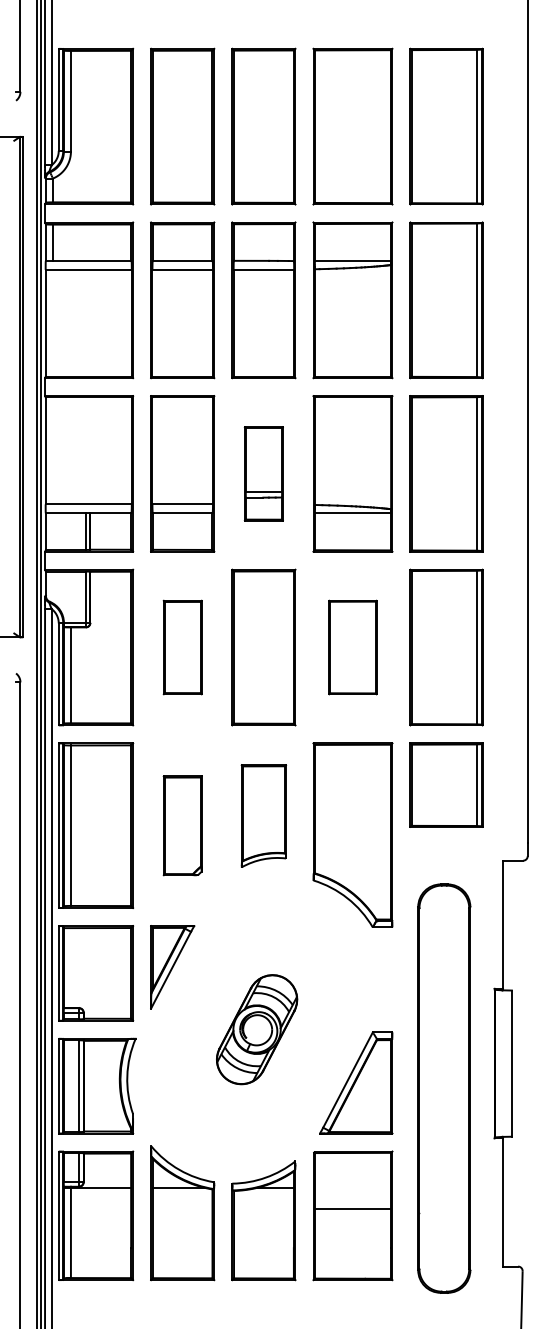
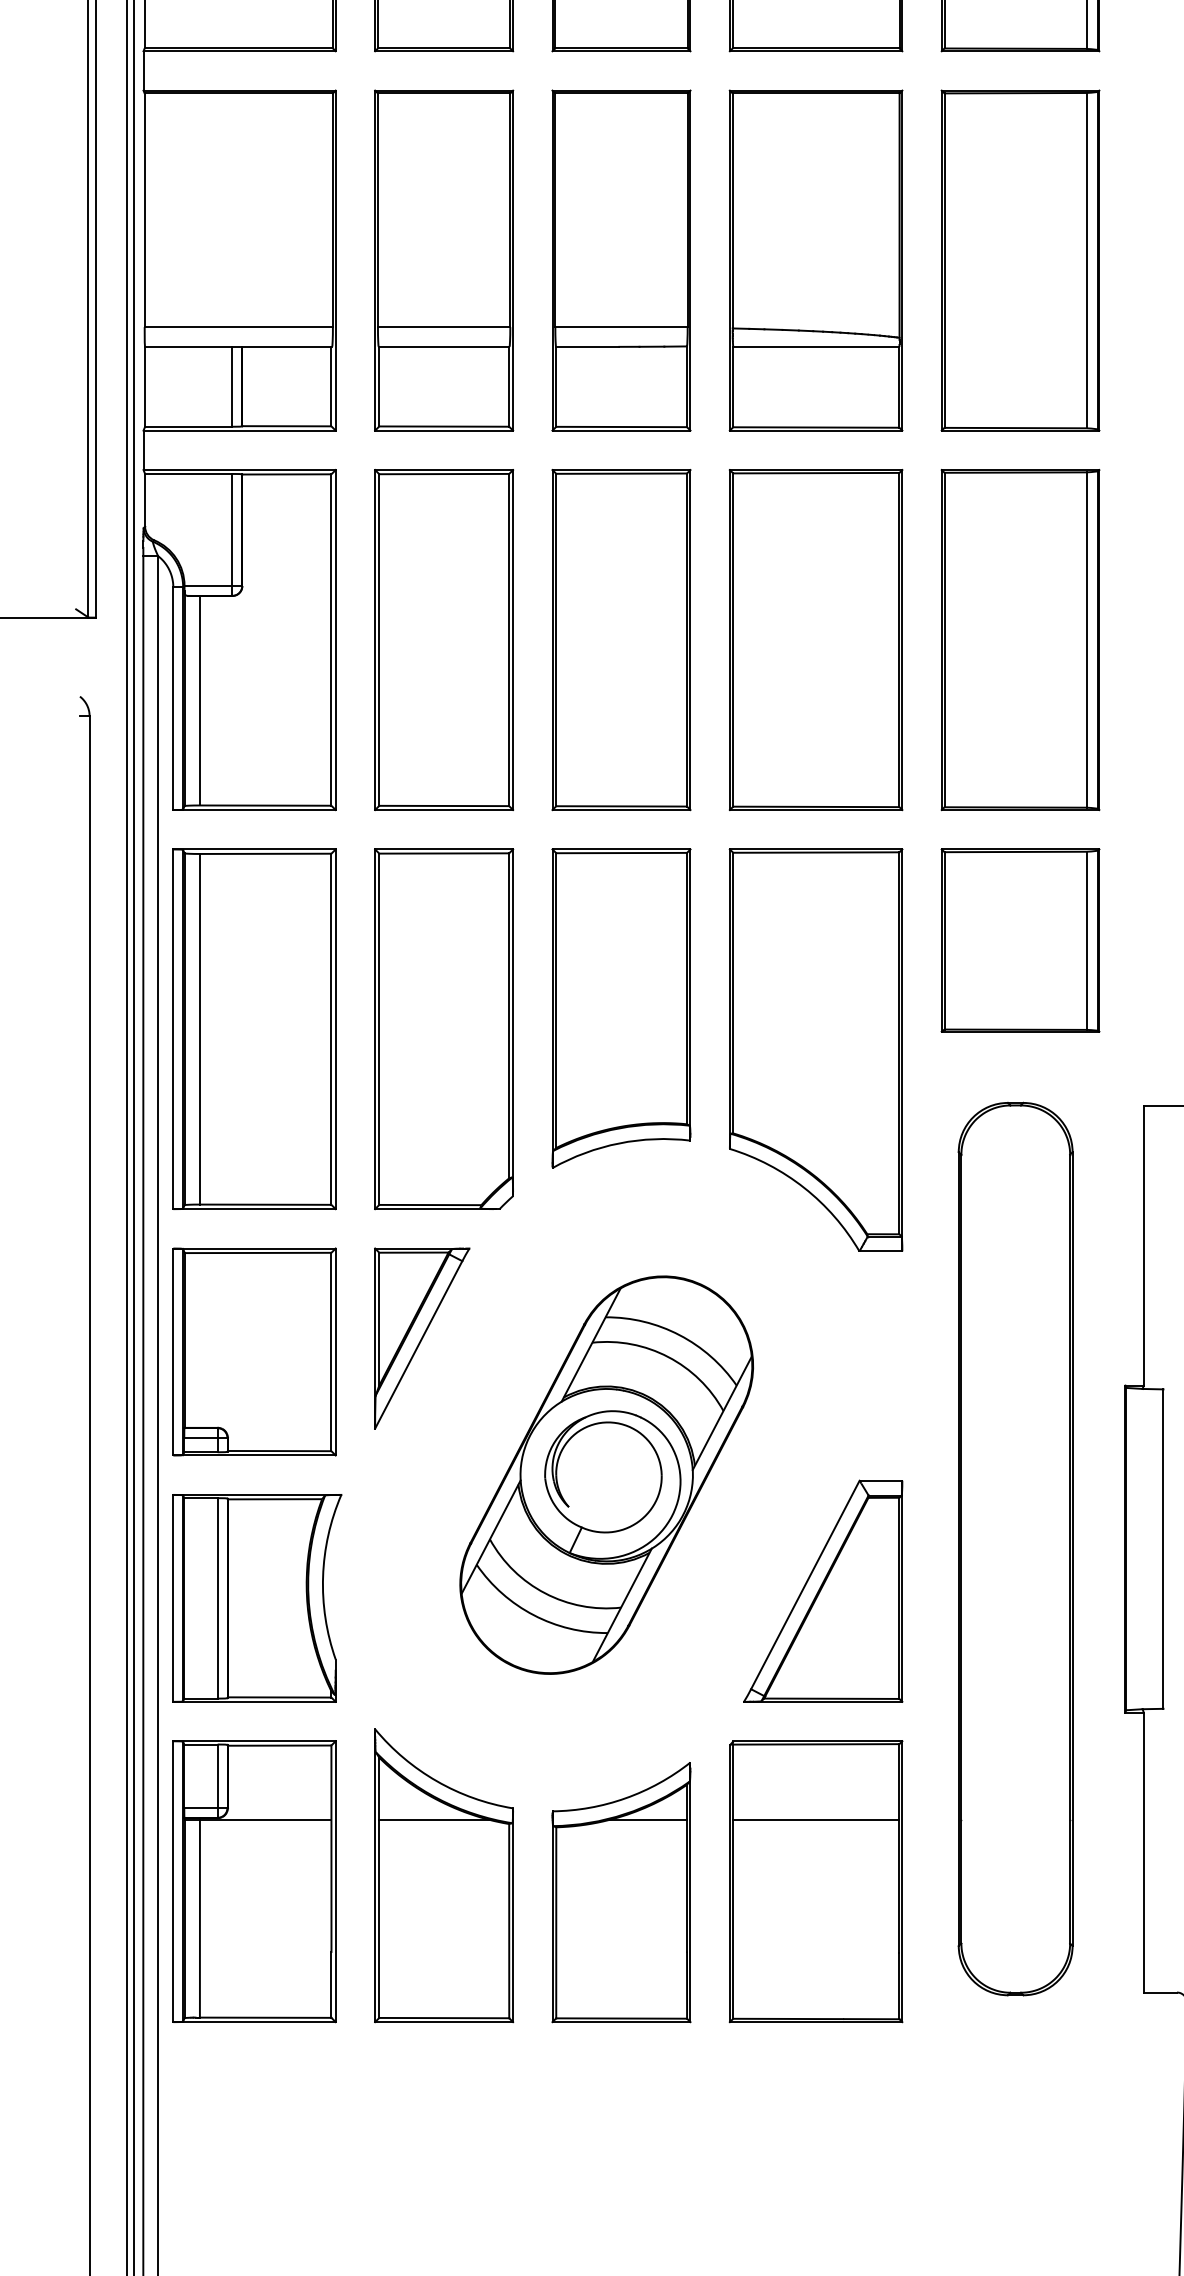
part: (263, 473) -> (620, 259), size x1.67
part: (182, 647) -> (443, 639), size x1.67
part: (352, 647) -> (815, 639), size x1.67
part: (263, 815) -> (620, 1006), size x1.43
part: (182, 825) -> (443, 1028), size x1.67
part: (256, 1029) -> (605, 1474), size x1.67
part: (444, 1088) -> (1016, 1548), moved
line: (353, 1208) -> (817, 1819), moved

